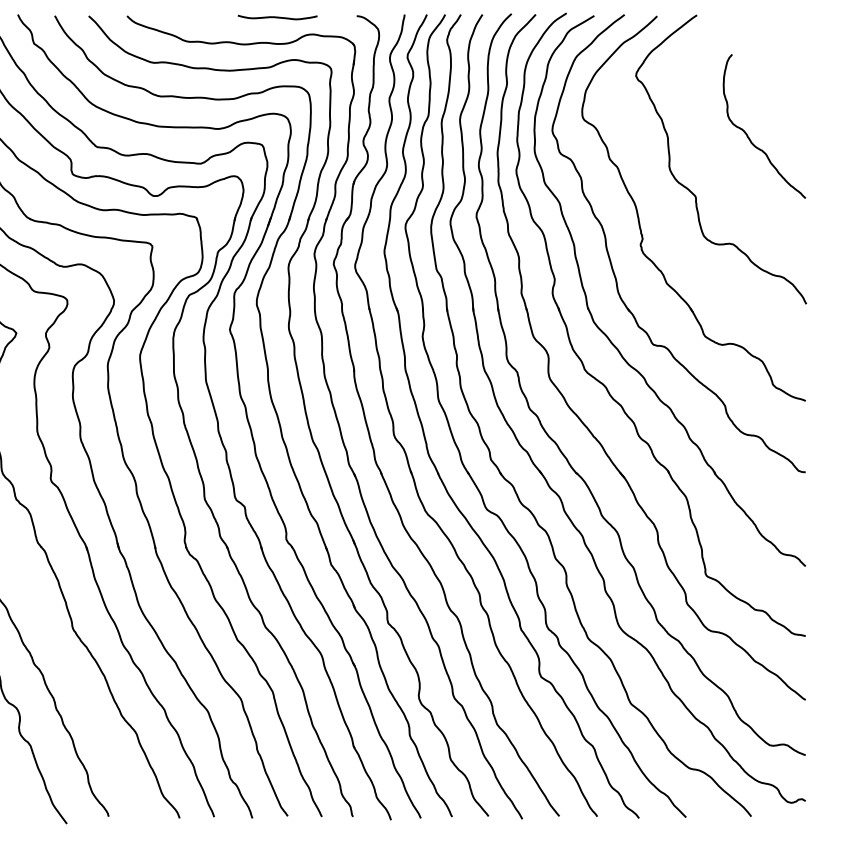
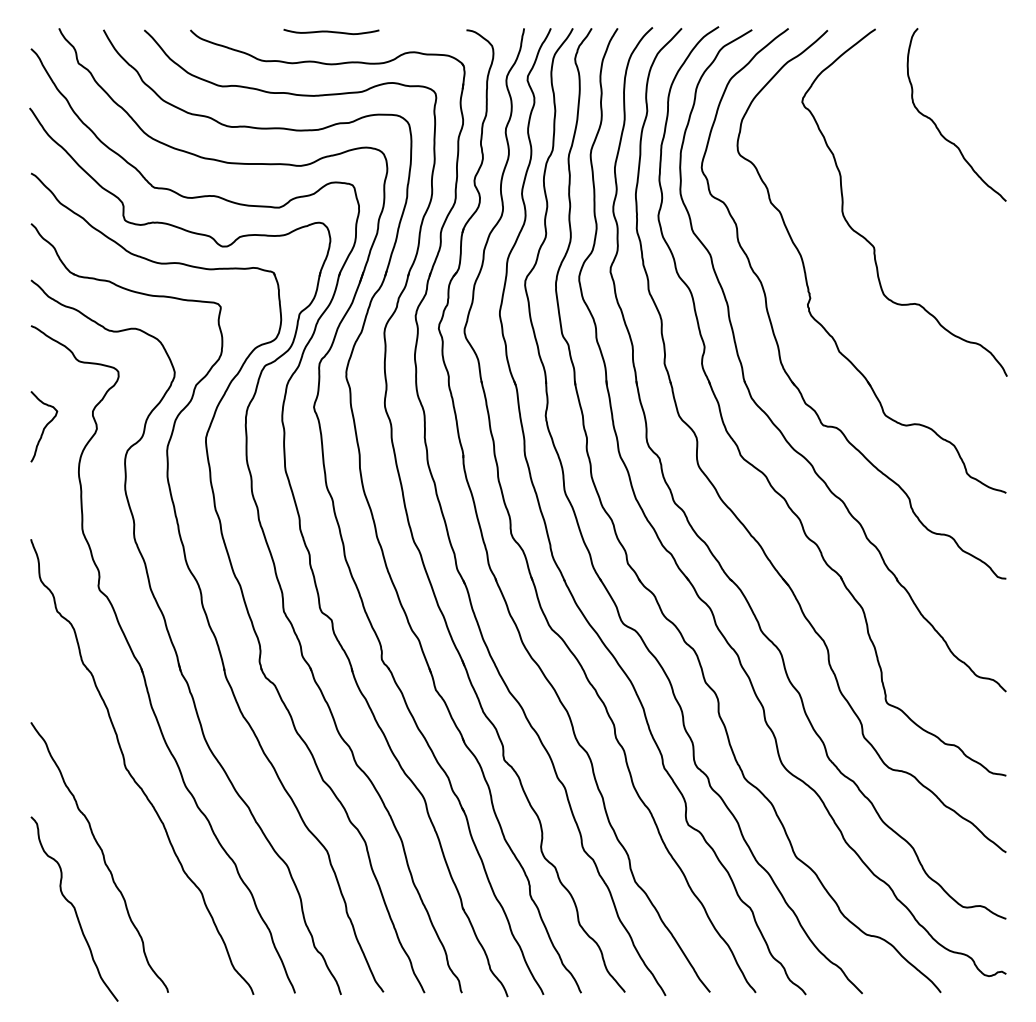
curve: (277, 17) -> (331, 31), moved
curve: (747, 134) -> (936, 124), moved

